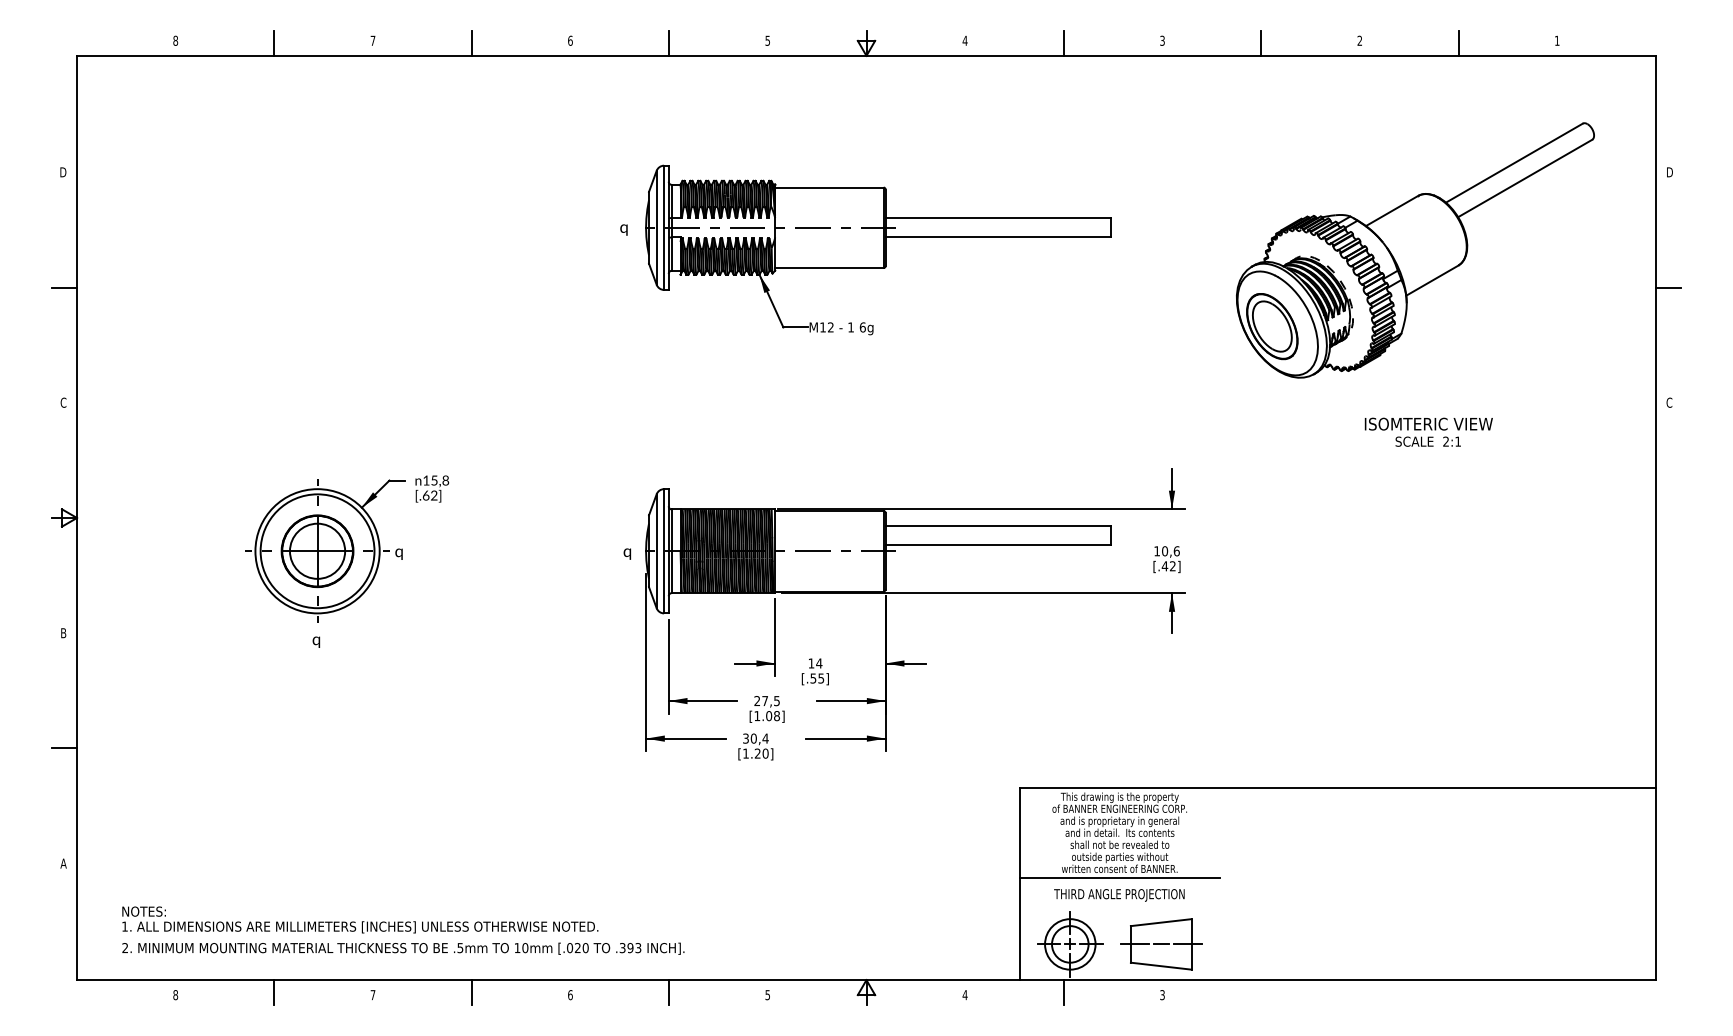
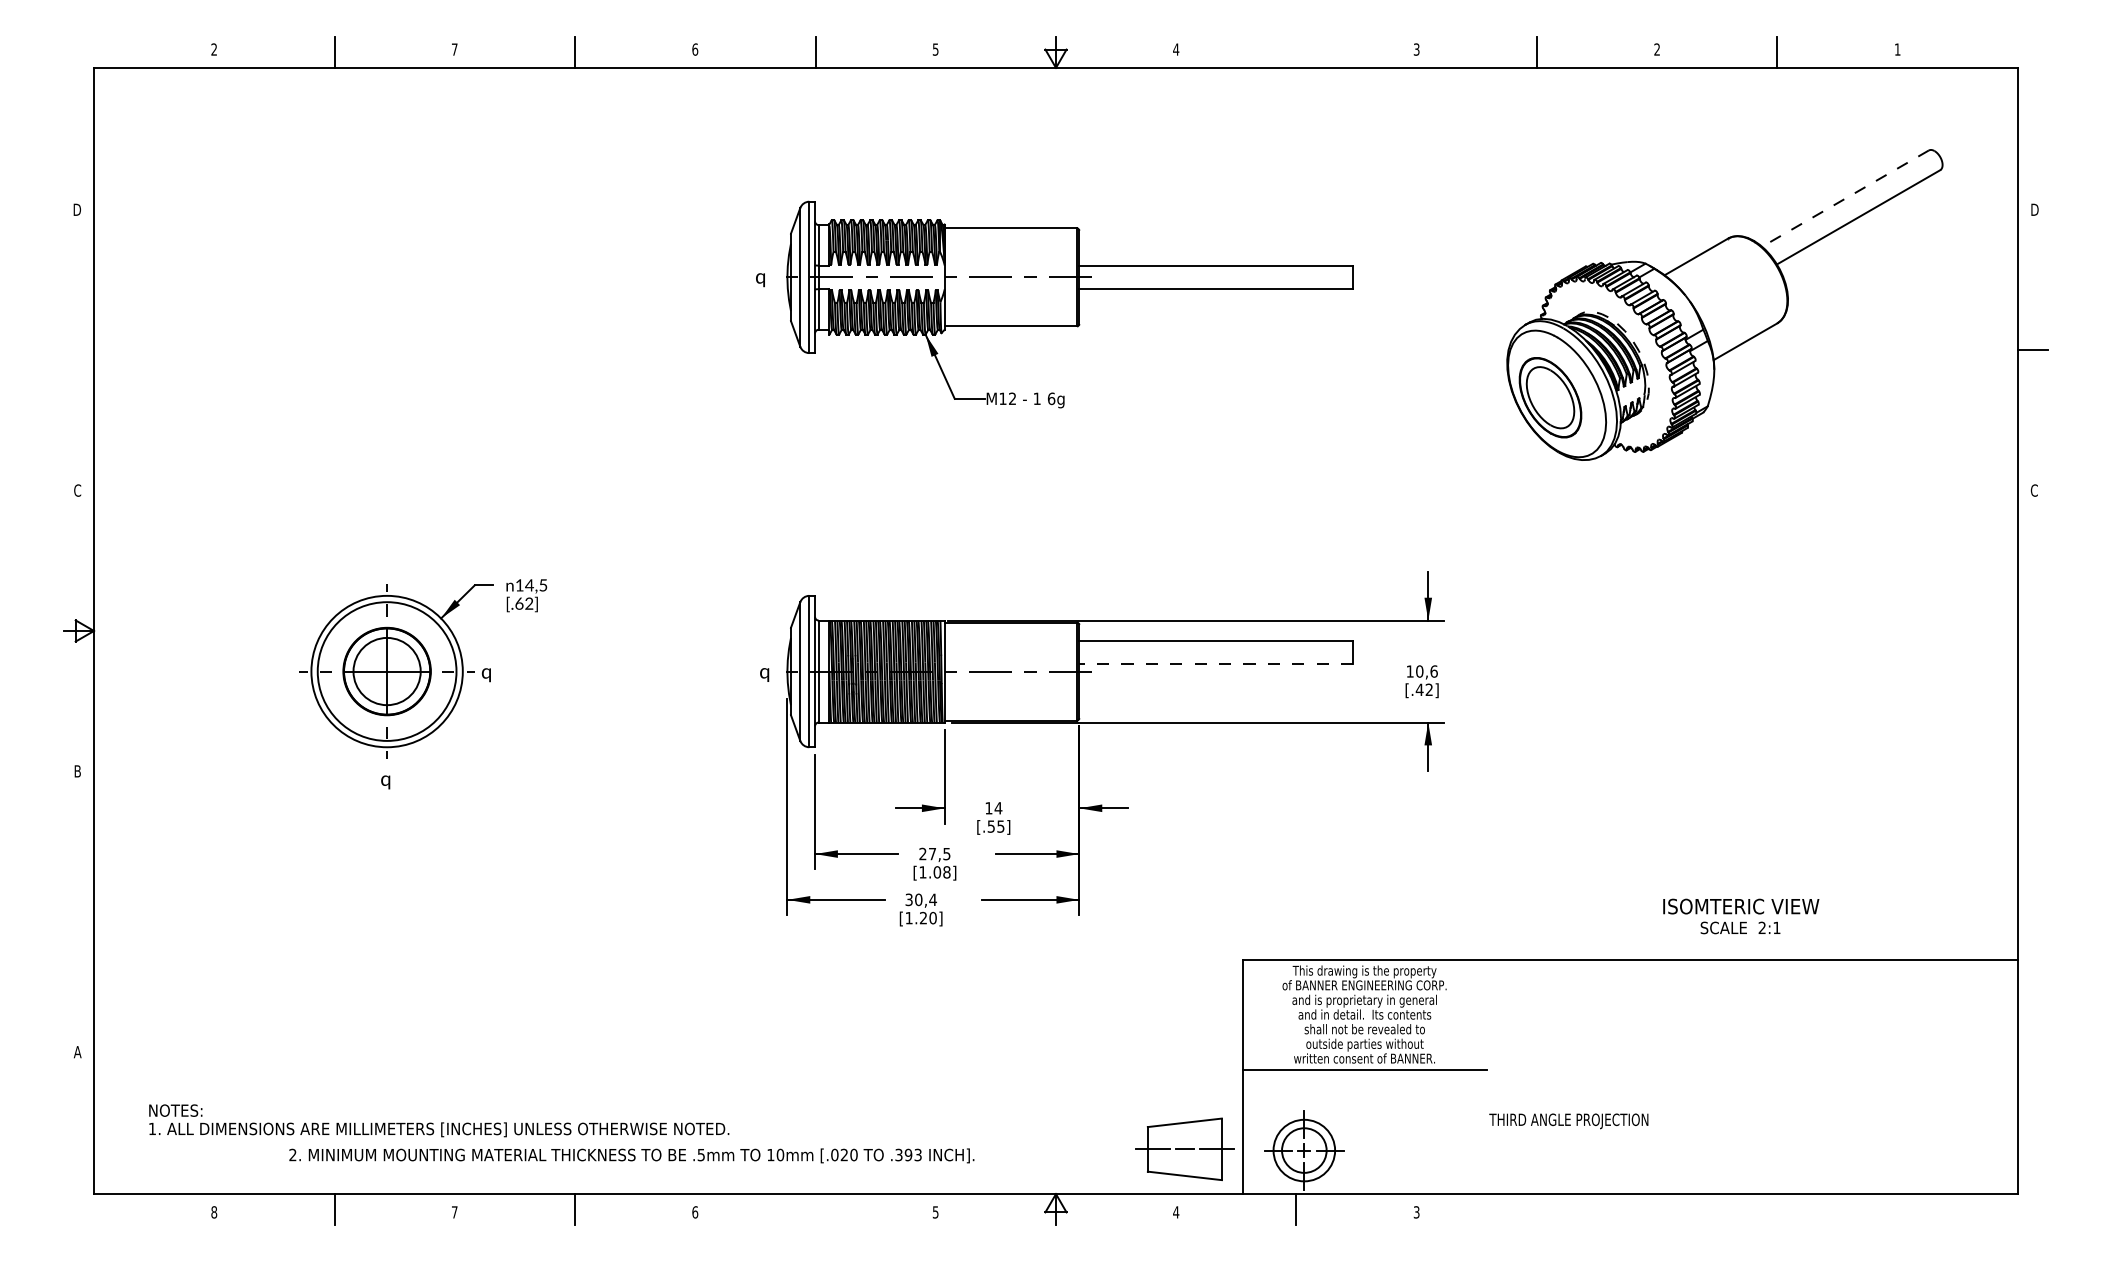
text: (175, 40) -> (214, 49), 8 -> 2
line: (1063, 42) -> (1296, 51), removed
line: (1513, 163) -> (1844, 199), solid -> dashed
line: (64, 287) -> (78, 350), removed
text: (1428, 431) -> (1740, 915), moved
text: (439, 480) -> (535, 585), 15,8 -> 14,5
line: (997, 544) -> (1215, 663), solid -> dashed
line: (64, 748) -> (78, 911), removed
text: (1119, 895) -> (1568, 1121), moved
part: (1161, 944) -> (1185, 1149), moved
text: (403, 948) -> (631, 1155), moved
line: (669, 992) -> (815, 1209), removed

